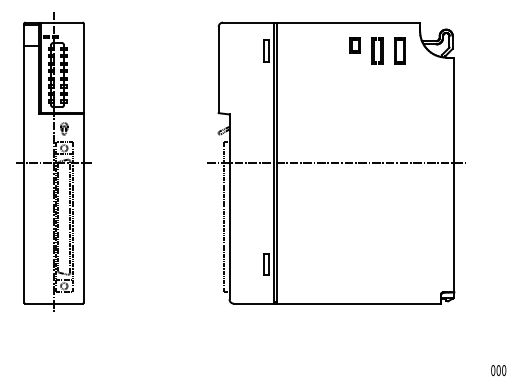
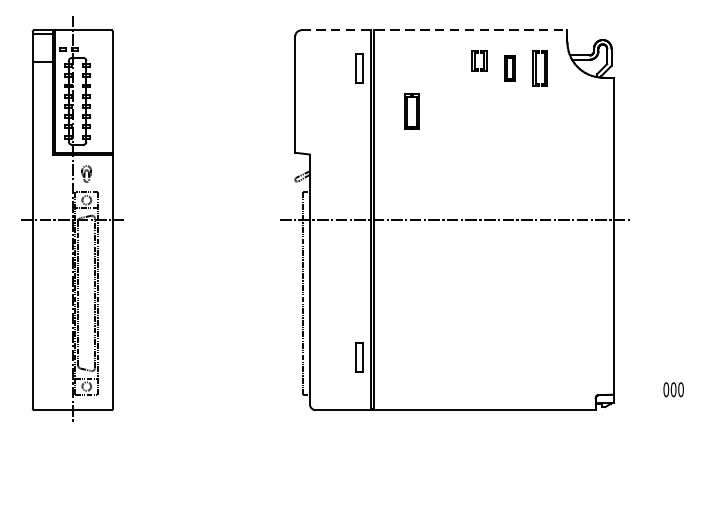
line: (321, 22) -> (434, 30), solid -> dashed
part: (377, 50) -> (509, 68), size x0.7
part: (304, 82) -> (411, 111), added
text: (498, 370) -> (673, 389), moved

